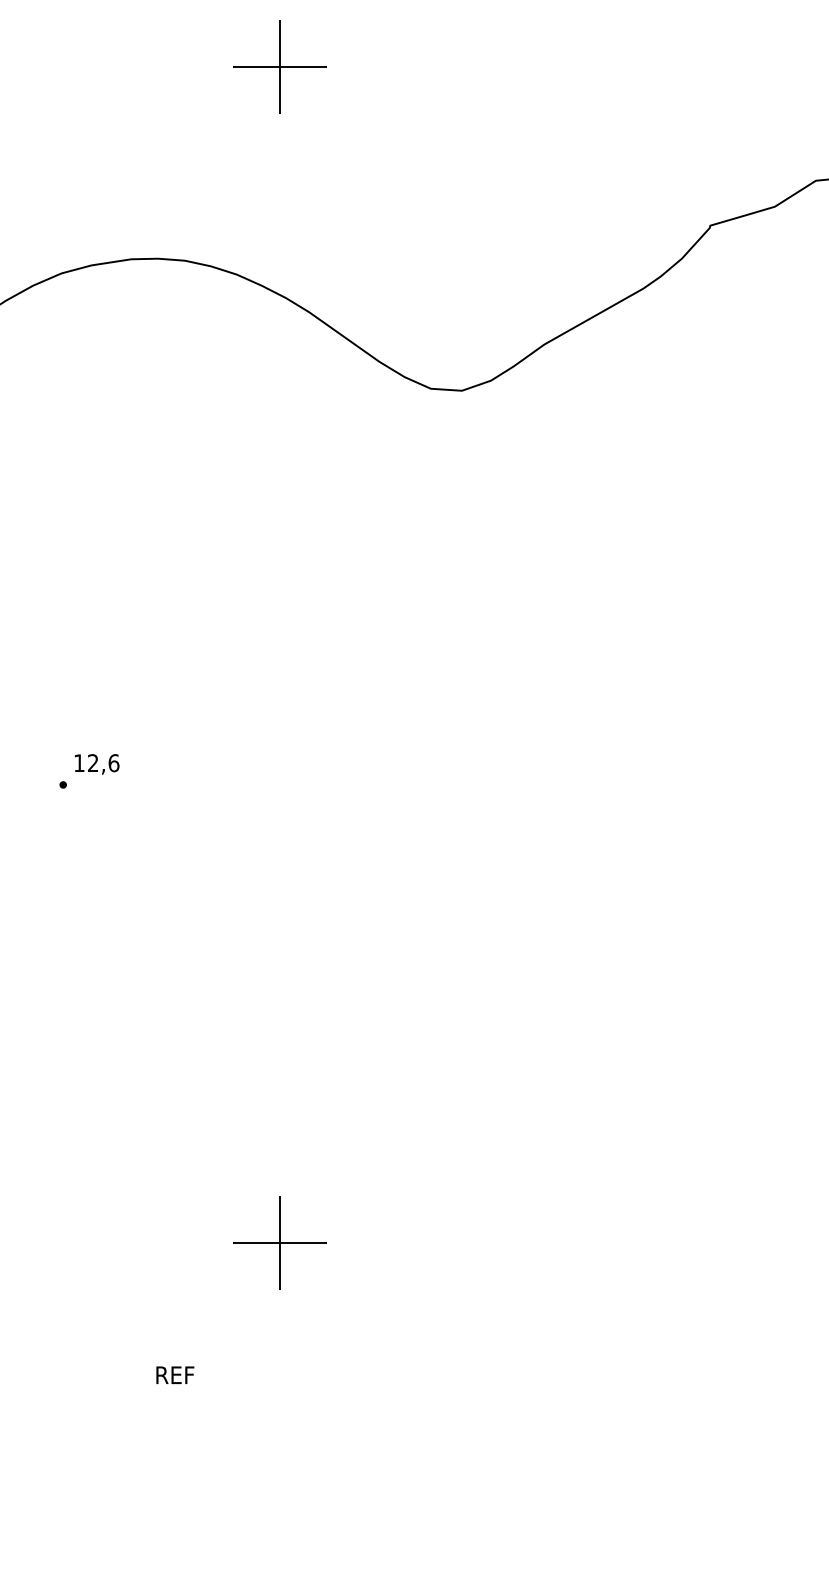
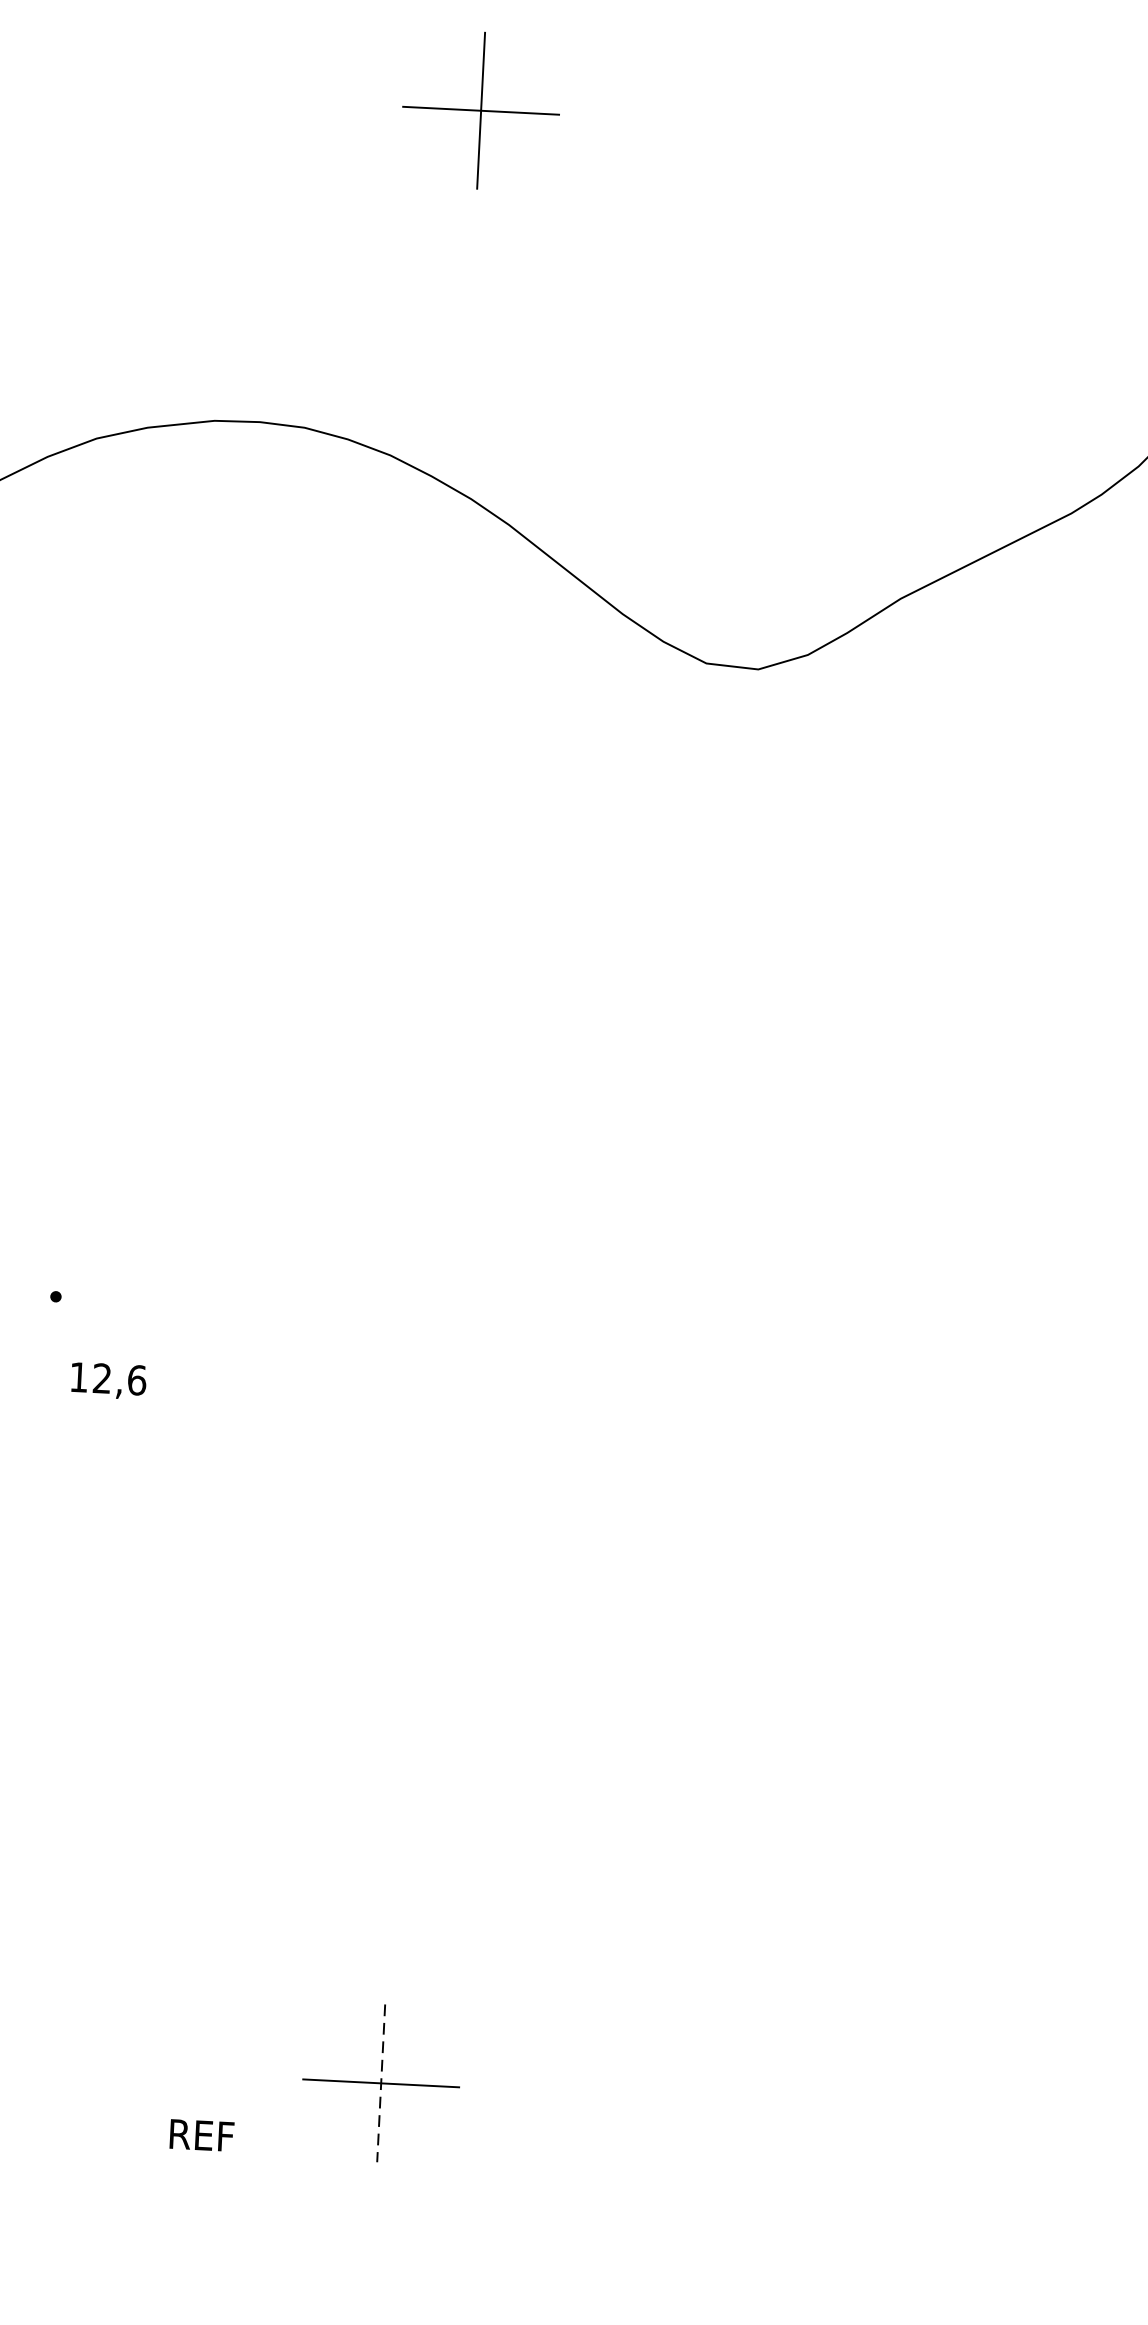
text: (97, 764) -> (109, 1381), moved
line: (280, 1243) -> (381, 2084), solid -> dashed
text: (175, 1374) -> (202, 2134), moved

